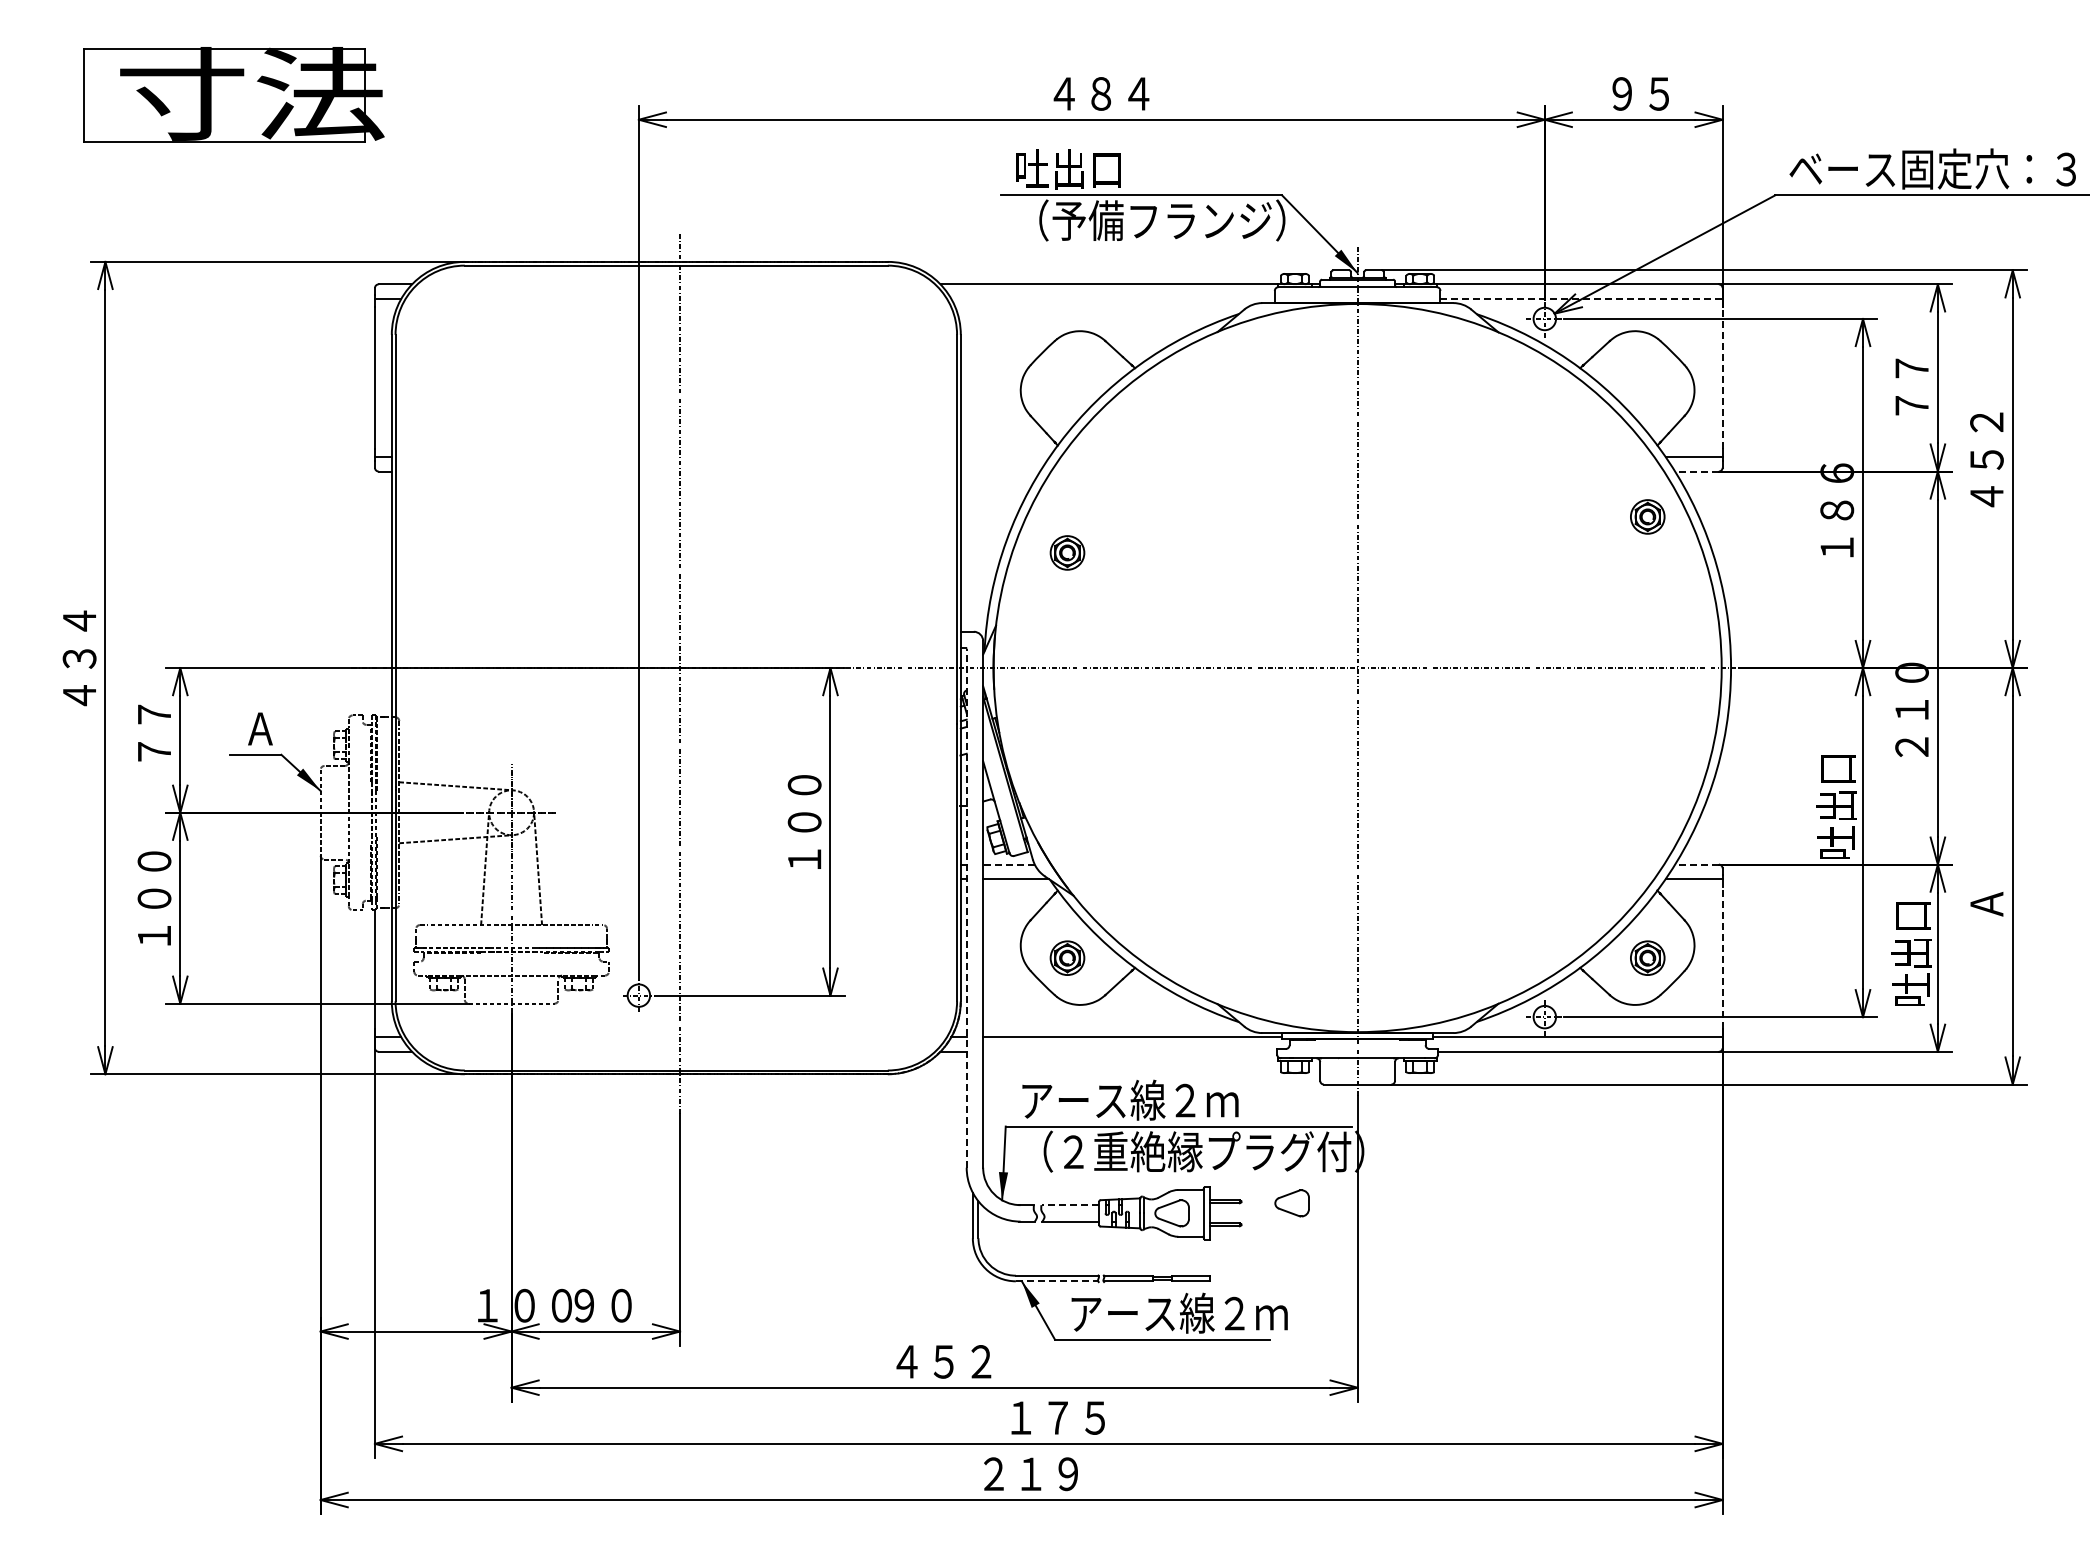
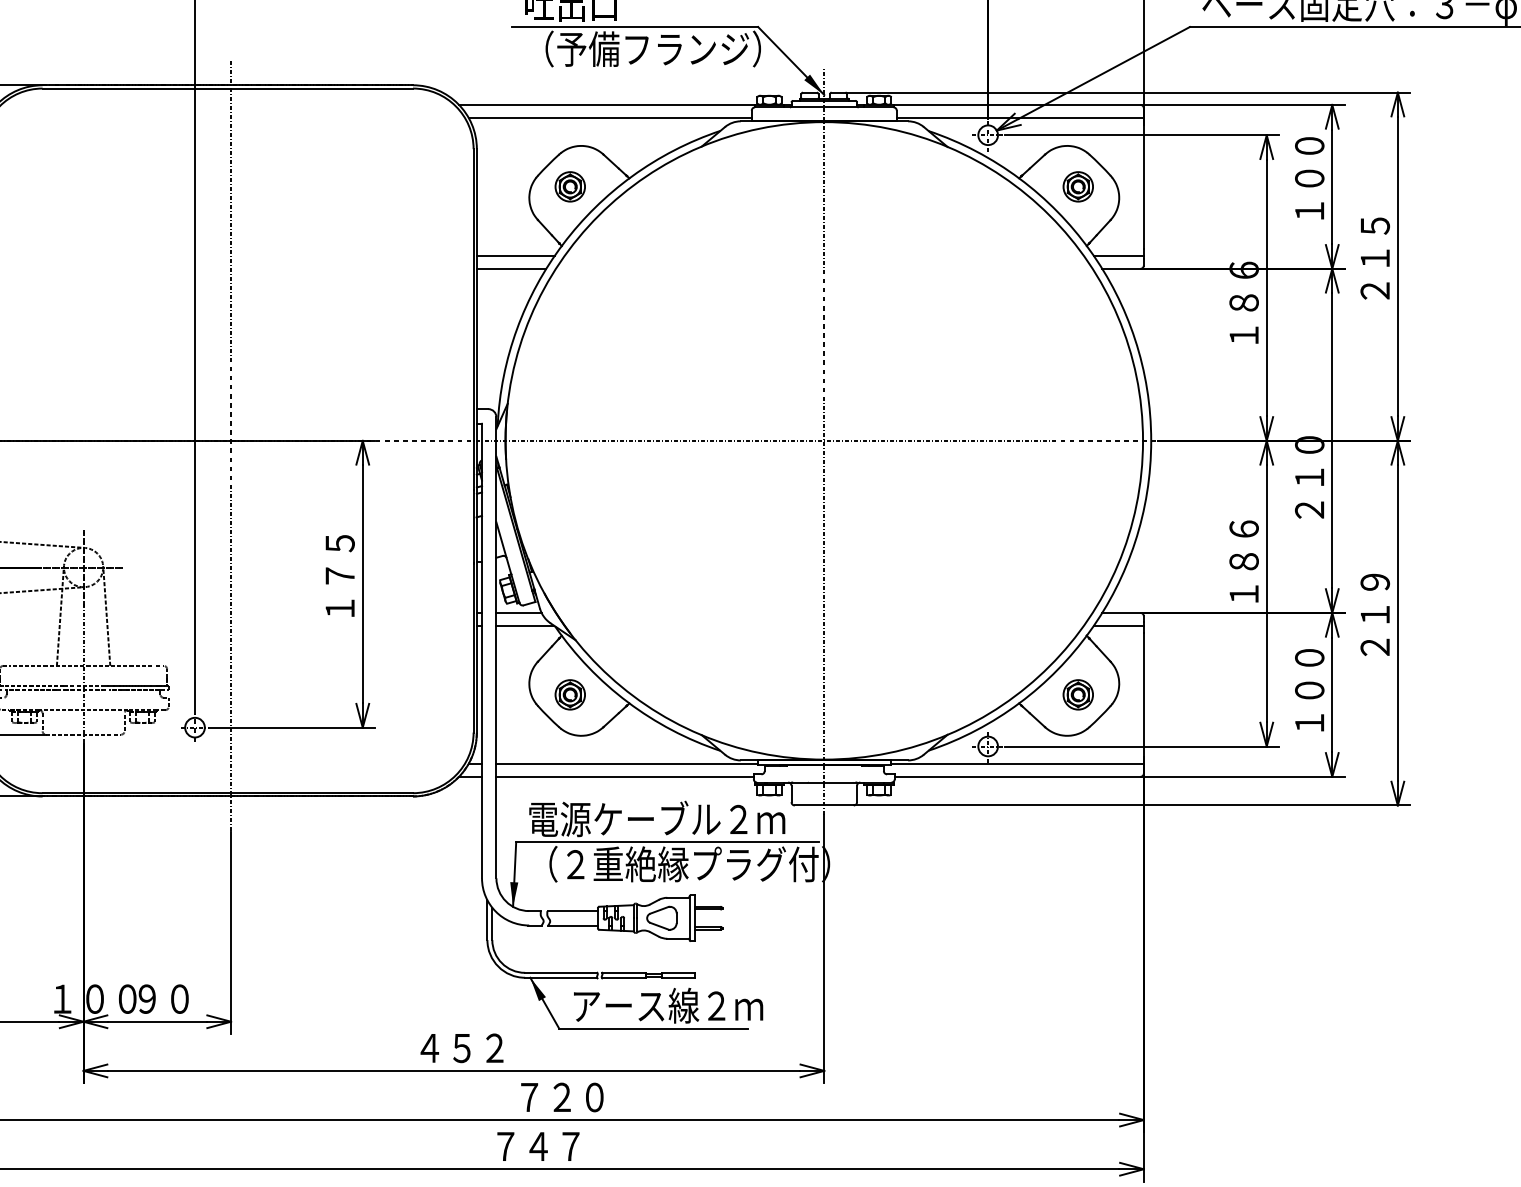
line: (1112, 298) -> (609, 117), added
line: (1582, 298) -> (1021, 117), dashed -> solid
text: (1911, 368) -> (1309, 178), ７７ -> １００
line: (1722, 377) -> (1143, 186), dashed -> solid
line: (1004, 457) -> (515, 256), added
text: (1986, 459) -> (1374, 258), ４５２ -> ２１５
line: (1000, 471) -> (511, 268), added
line: (1697, 471) -> (1121, 268), dashed -> solid
part: (1647, 516) -> (1078, 186), moved
part: (1067, 552) -> (570, 186), moved
text: (804, 803) -> (340, 559), １００ -> １７５
text: (1836, 806) -> (1243, 562), 吐出口 -> １８６
line: (1008, 864) -> (518, 612), dashed -> solid
line: (1697, 864) -> (1121, 612), dashed -> solid
text: (1986, 868) -> (1374, 616), Ａ -> ２１９
line: (966, 907) -> (481, 650), dashed -> solid
text: (1911, 953) -> (1309, 690), 吐出口 -> １００
line: (1722, 957) -> (1143, 694), dashed -> solid
line: (1130, 1051) -> (625, 776), added
text: (1166, 1099) -> (656, 818), アース線２ｍ -> 電源ケーブル２ｍ
part: (1291, 1203) -> (766, 909), removed
line: (1070, 1205) -> (572, 911), dashed -> solid
line: (1057, 1281) -> (561, 977), dashed -> solid
text: (1058, 1417) -> (562, 1097), １７５ -> ７２０
text: (1031, 1474) -> (538, 1146), ２１９ -> ７４７

